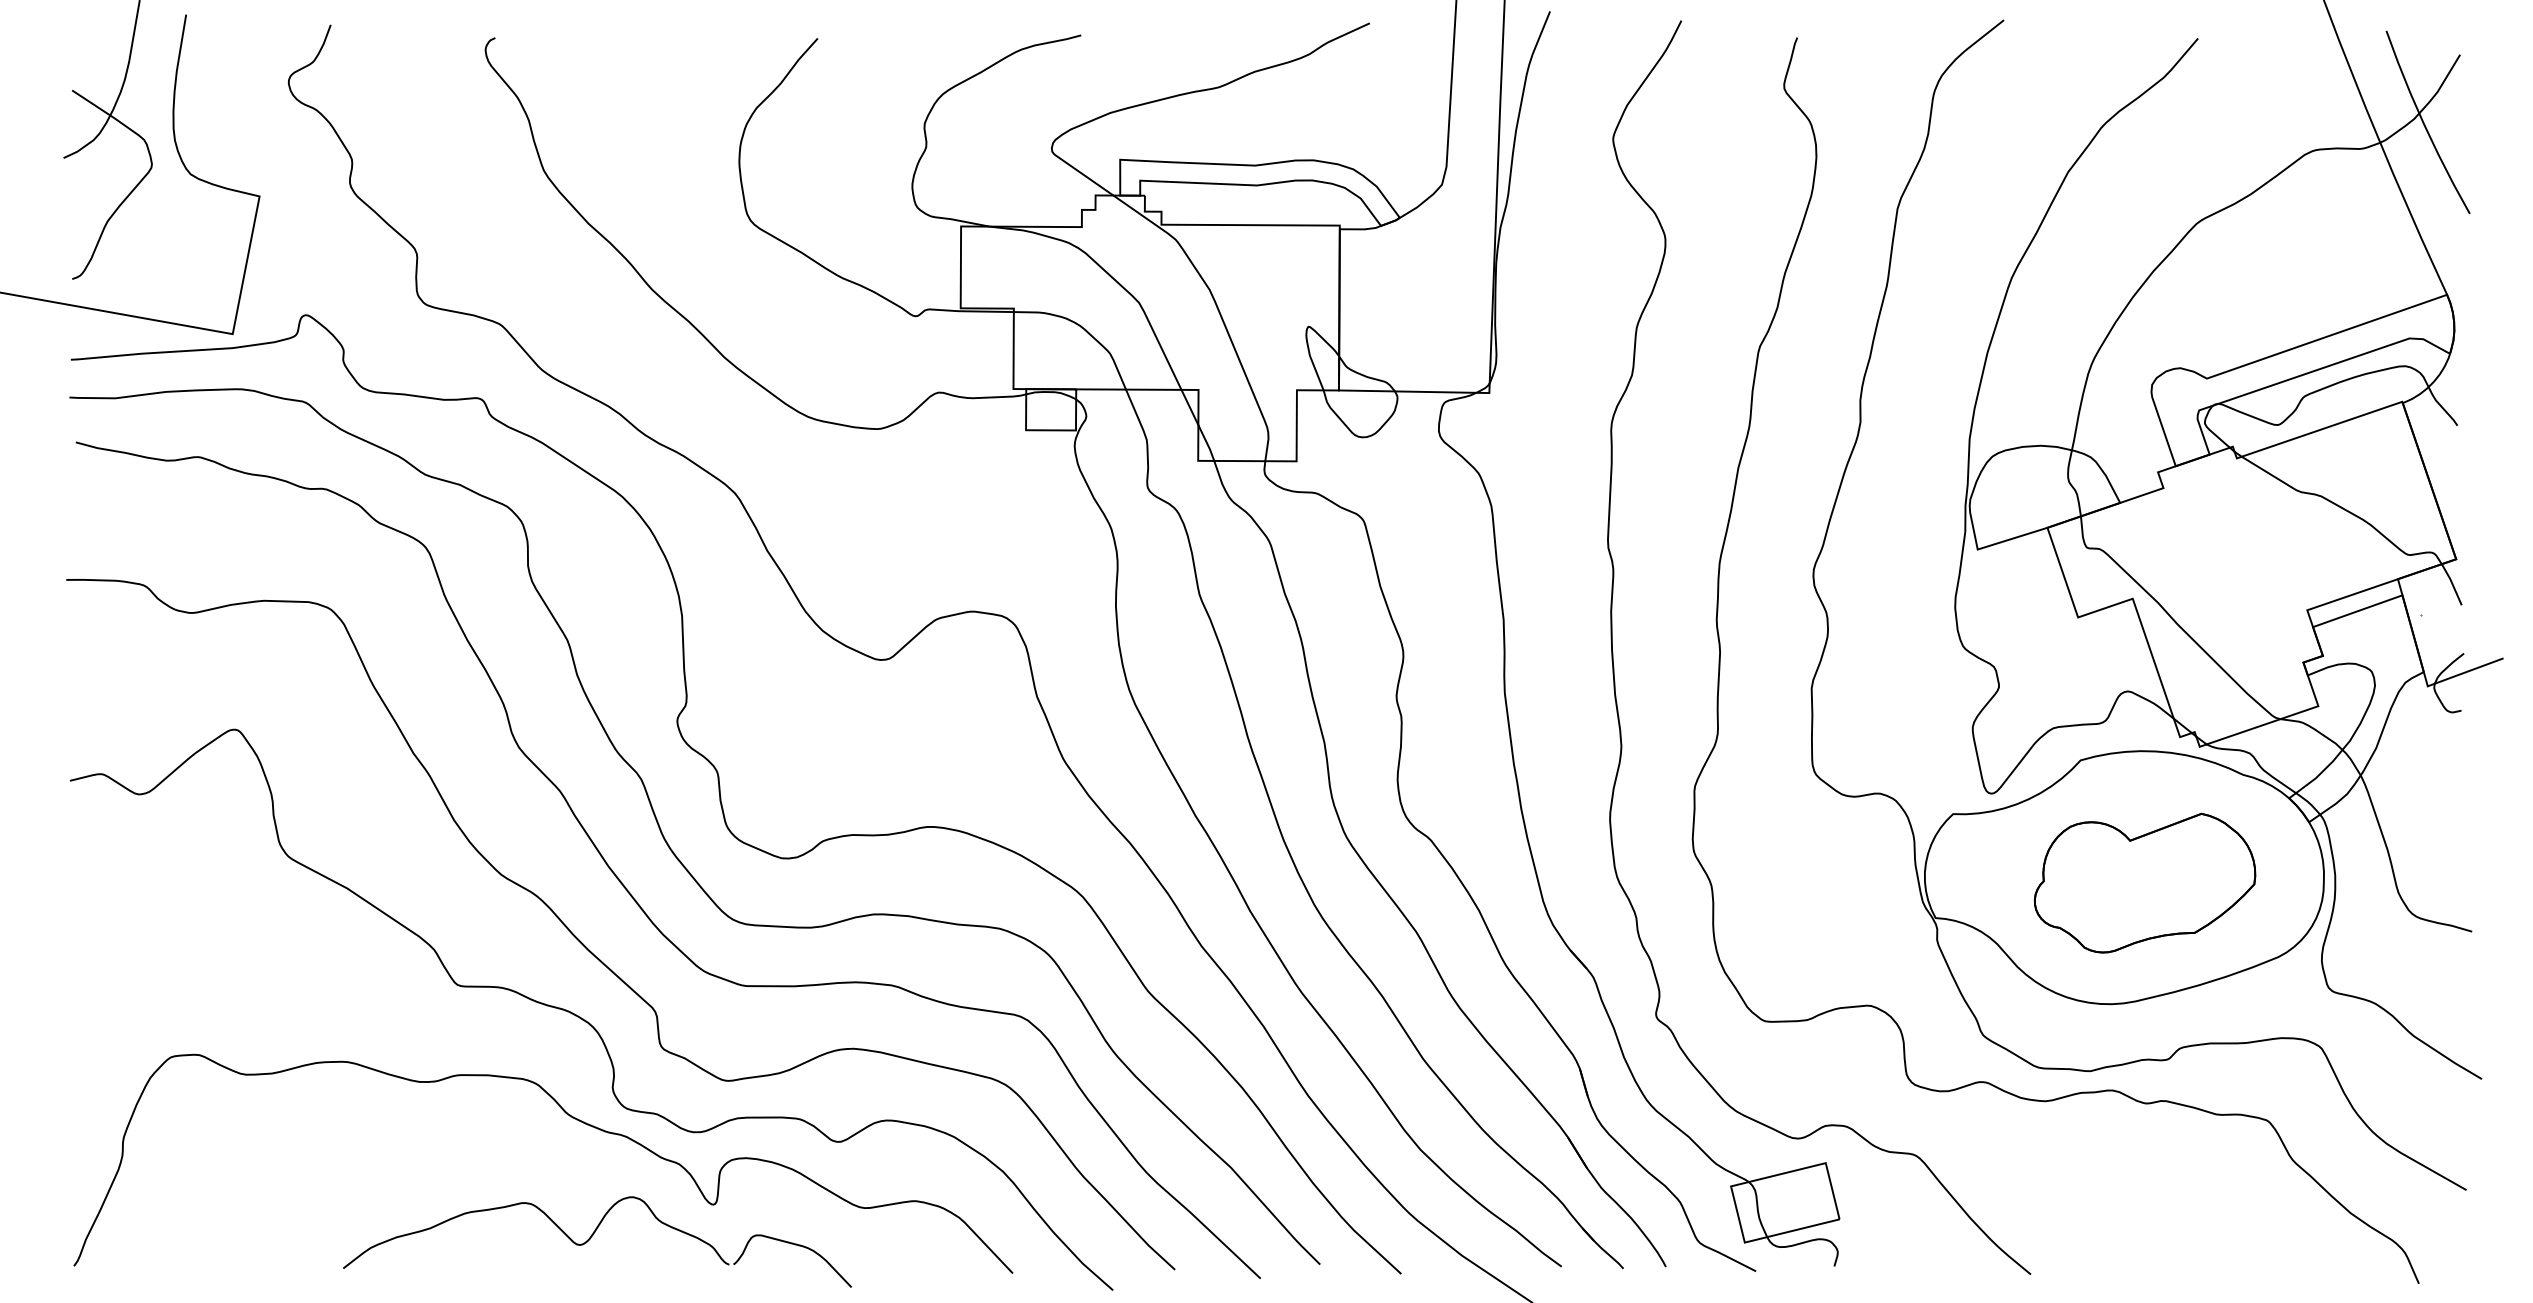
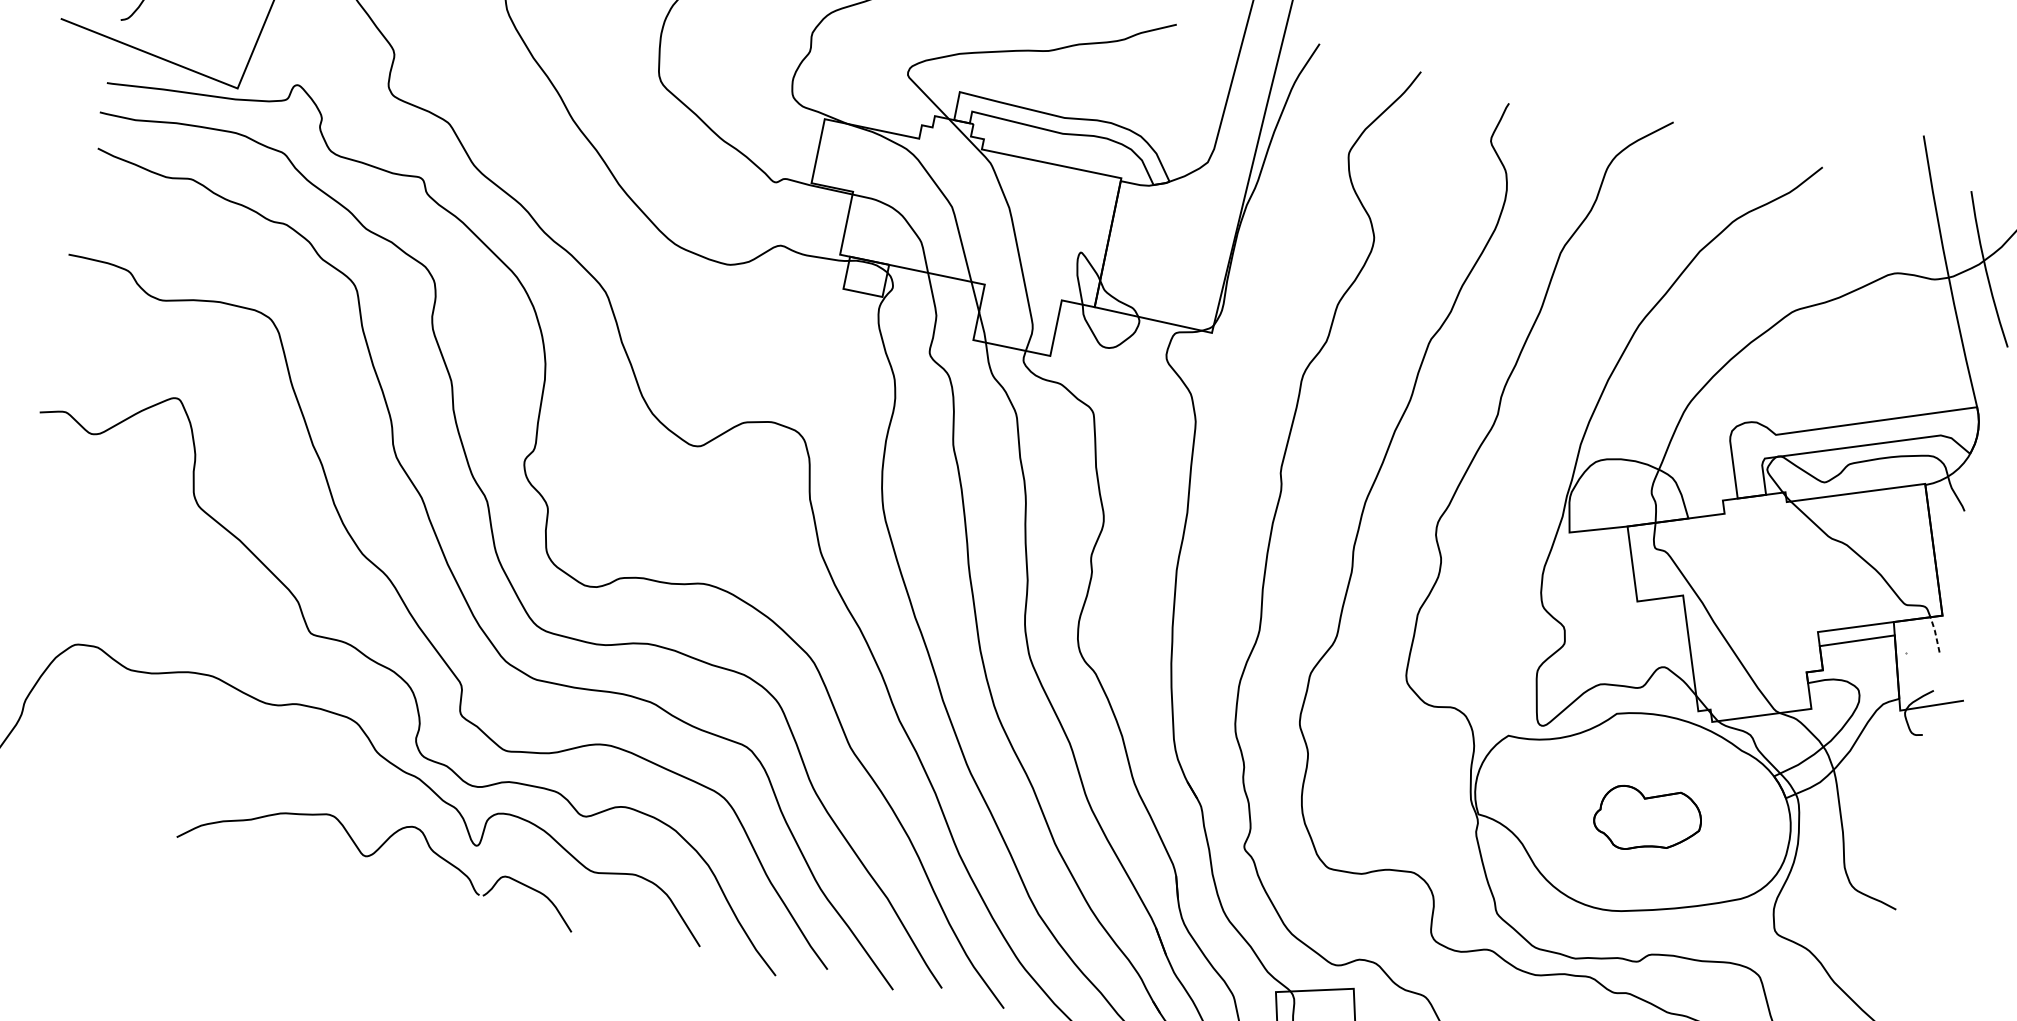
line: (2452, 583) -> (1935, 634), solid -> dashed
part: (2144, 882) -> (1647, 819), size x0.6

